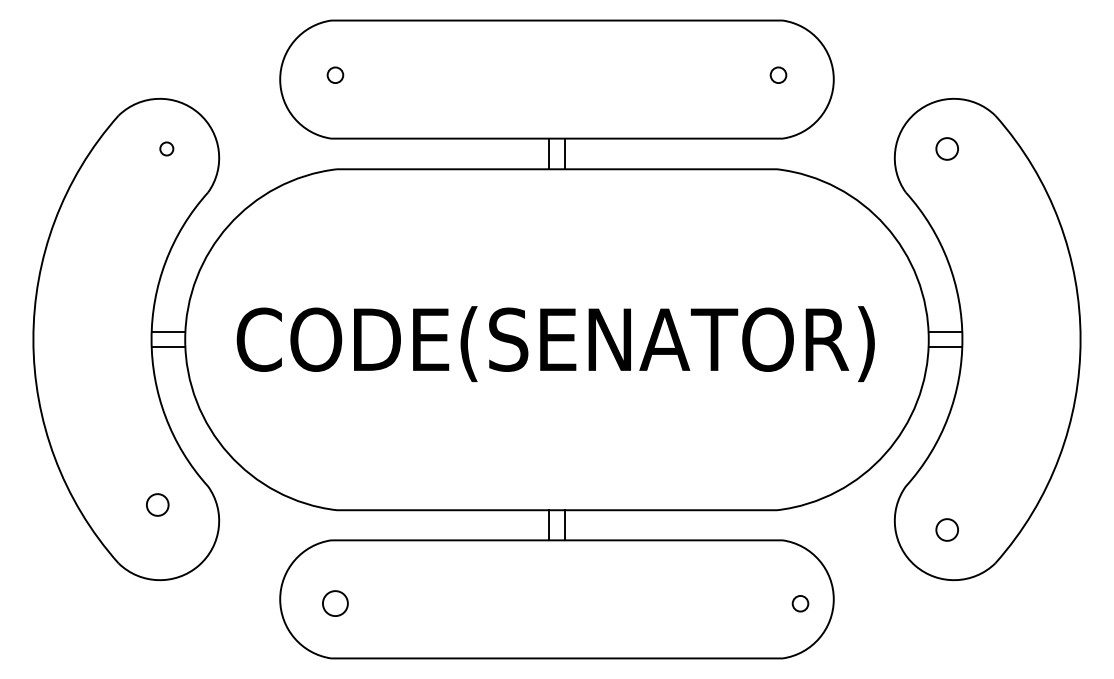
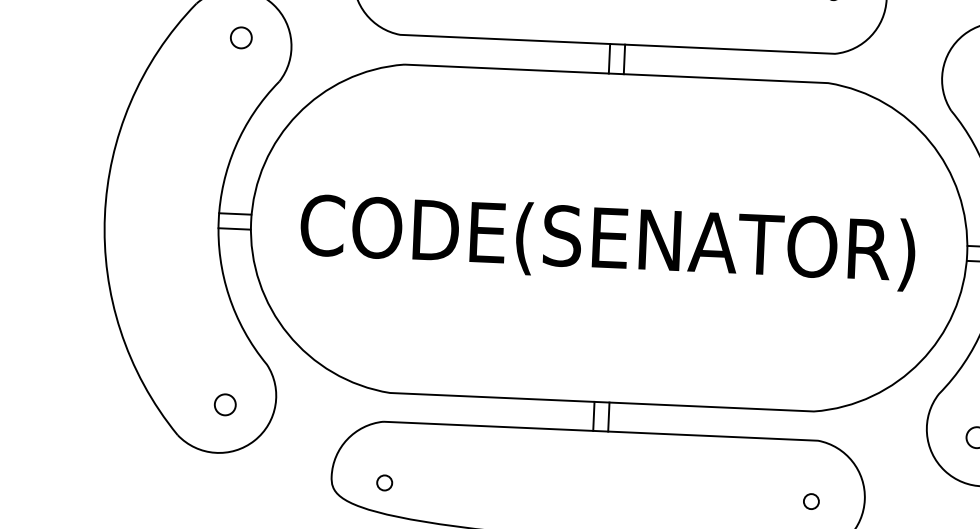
circle: (166, 148) -> (241, 37), size x1.67
circle: (157, 504) -> (225, 404), moved
circle: (335, 603) -> (384, 482), size x0.62
circle: (800, 603) -> (811, 501), moved

